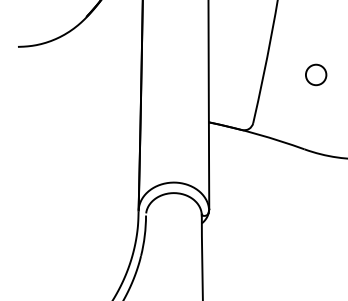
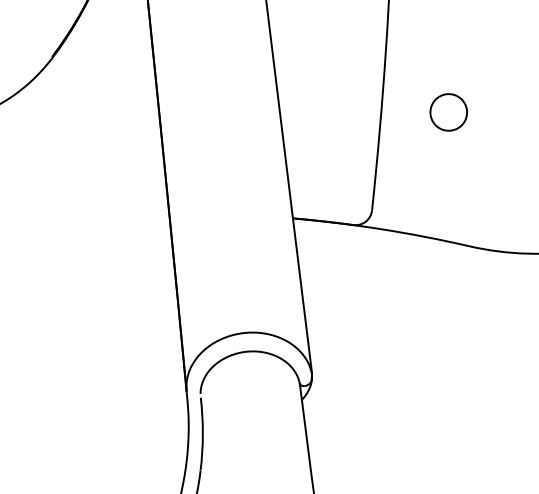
circle: (316, 74) -> (449, 111), moved

